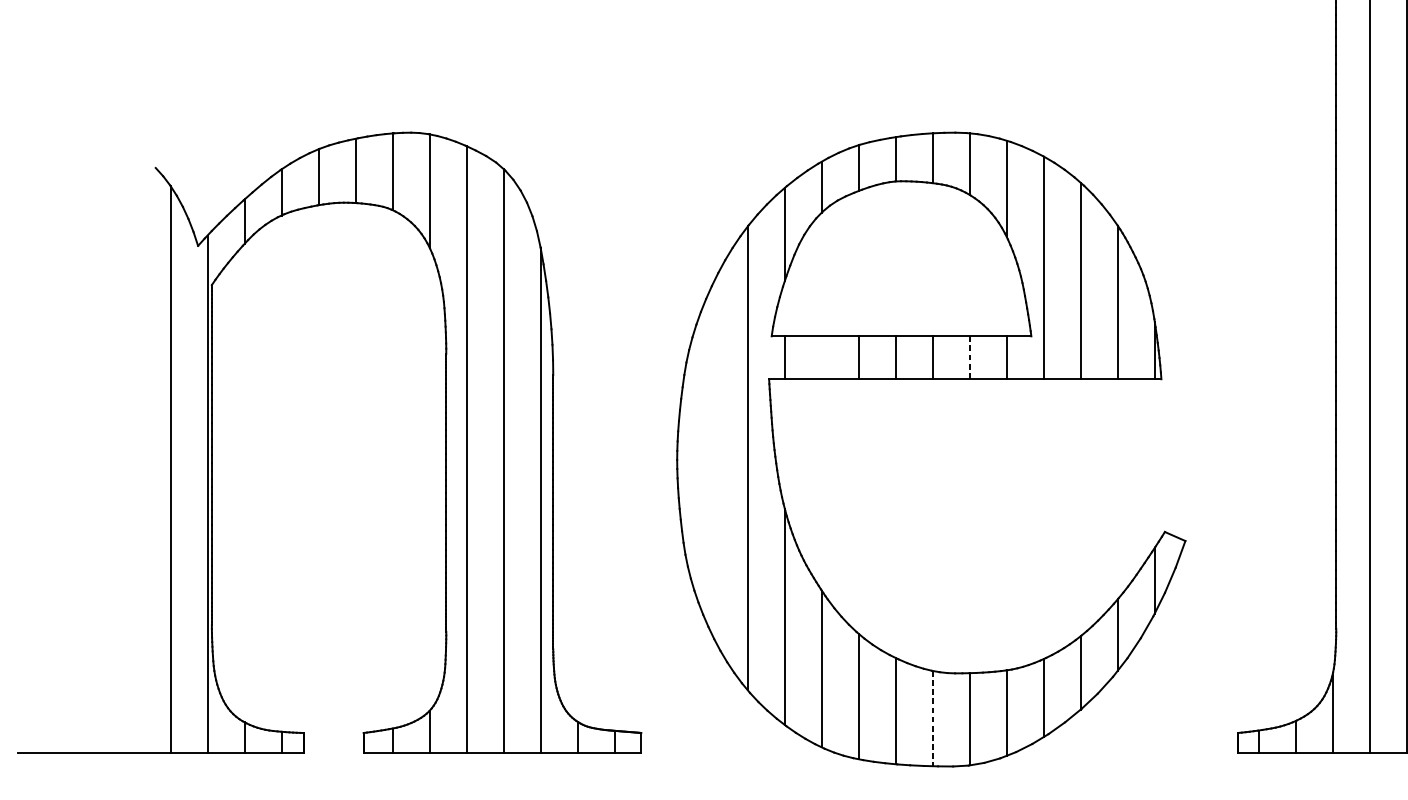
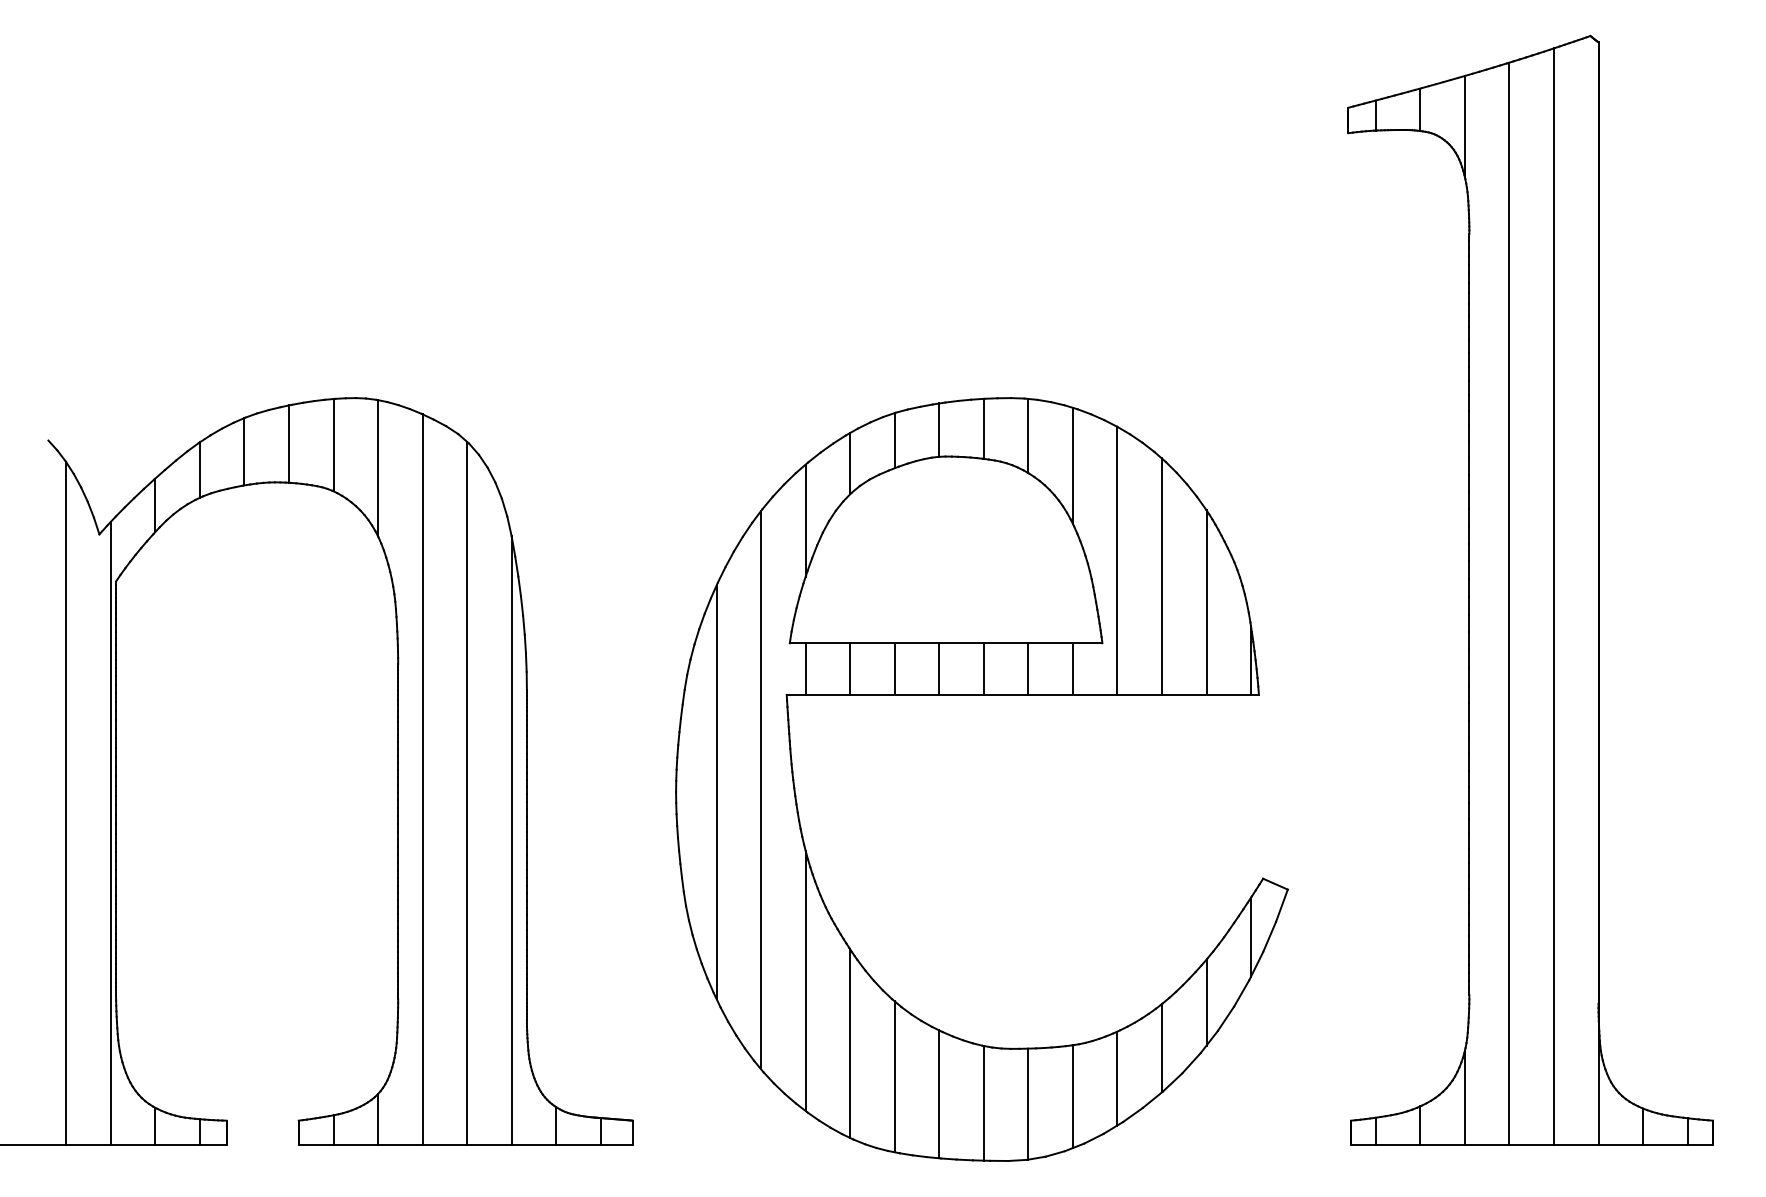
line: (822, 357) -> (850, 668), added
line: (969, 358) -> (1028, 669), dashed -> solid
line: (710, 460) -> (716, 792), added
line: (932, 718) -> (983, 1103), dashed -> solid

